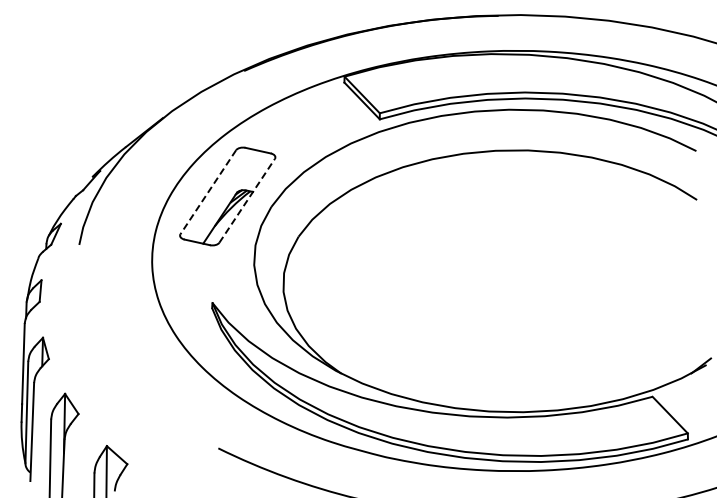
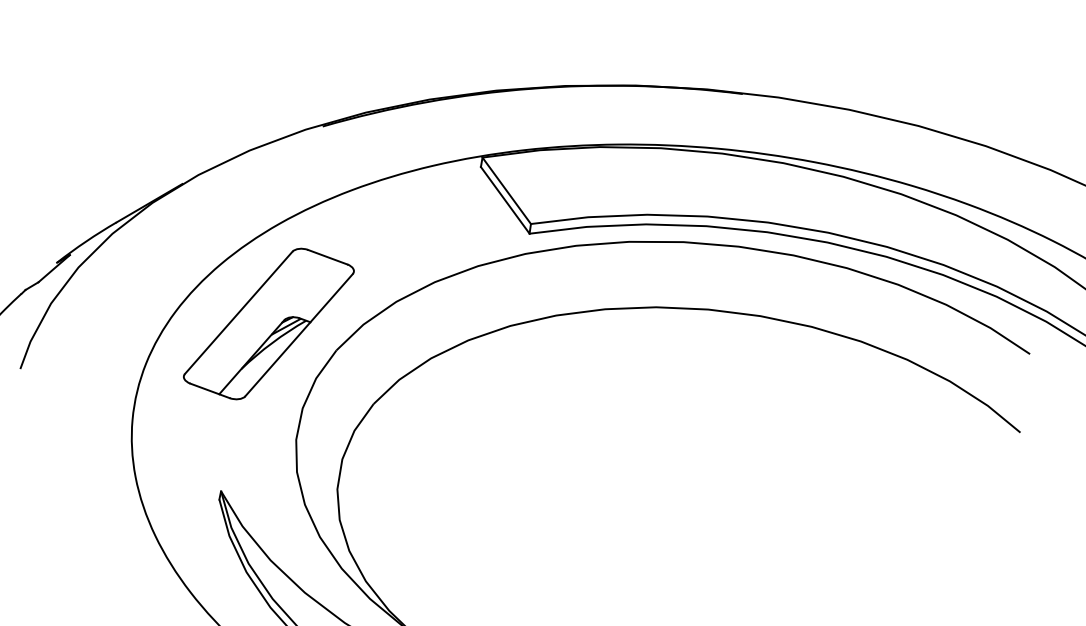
line: (208, 192) -> (238, 313), dashed -> solid
line: (247, 200) -> (299, 334), dashed -> solid

